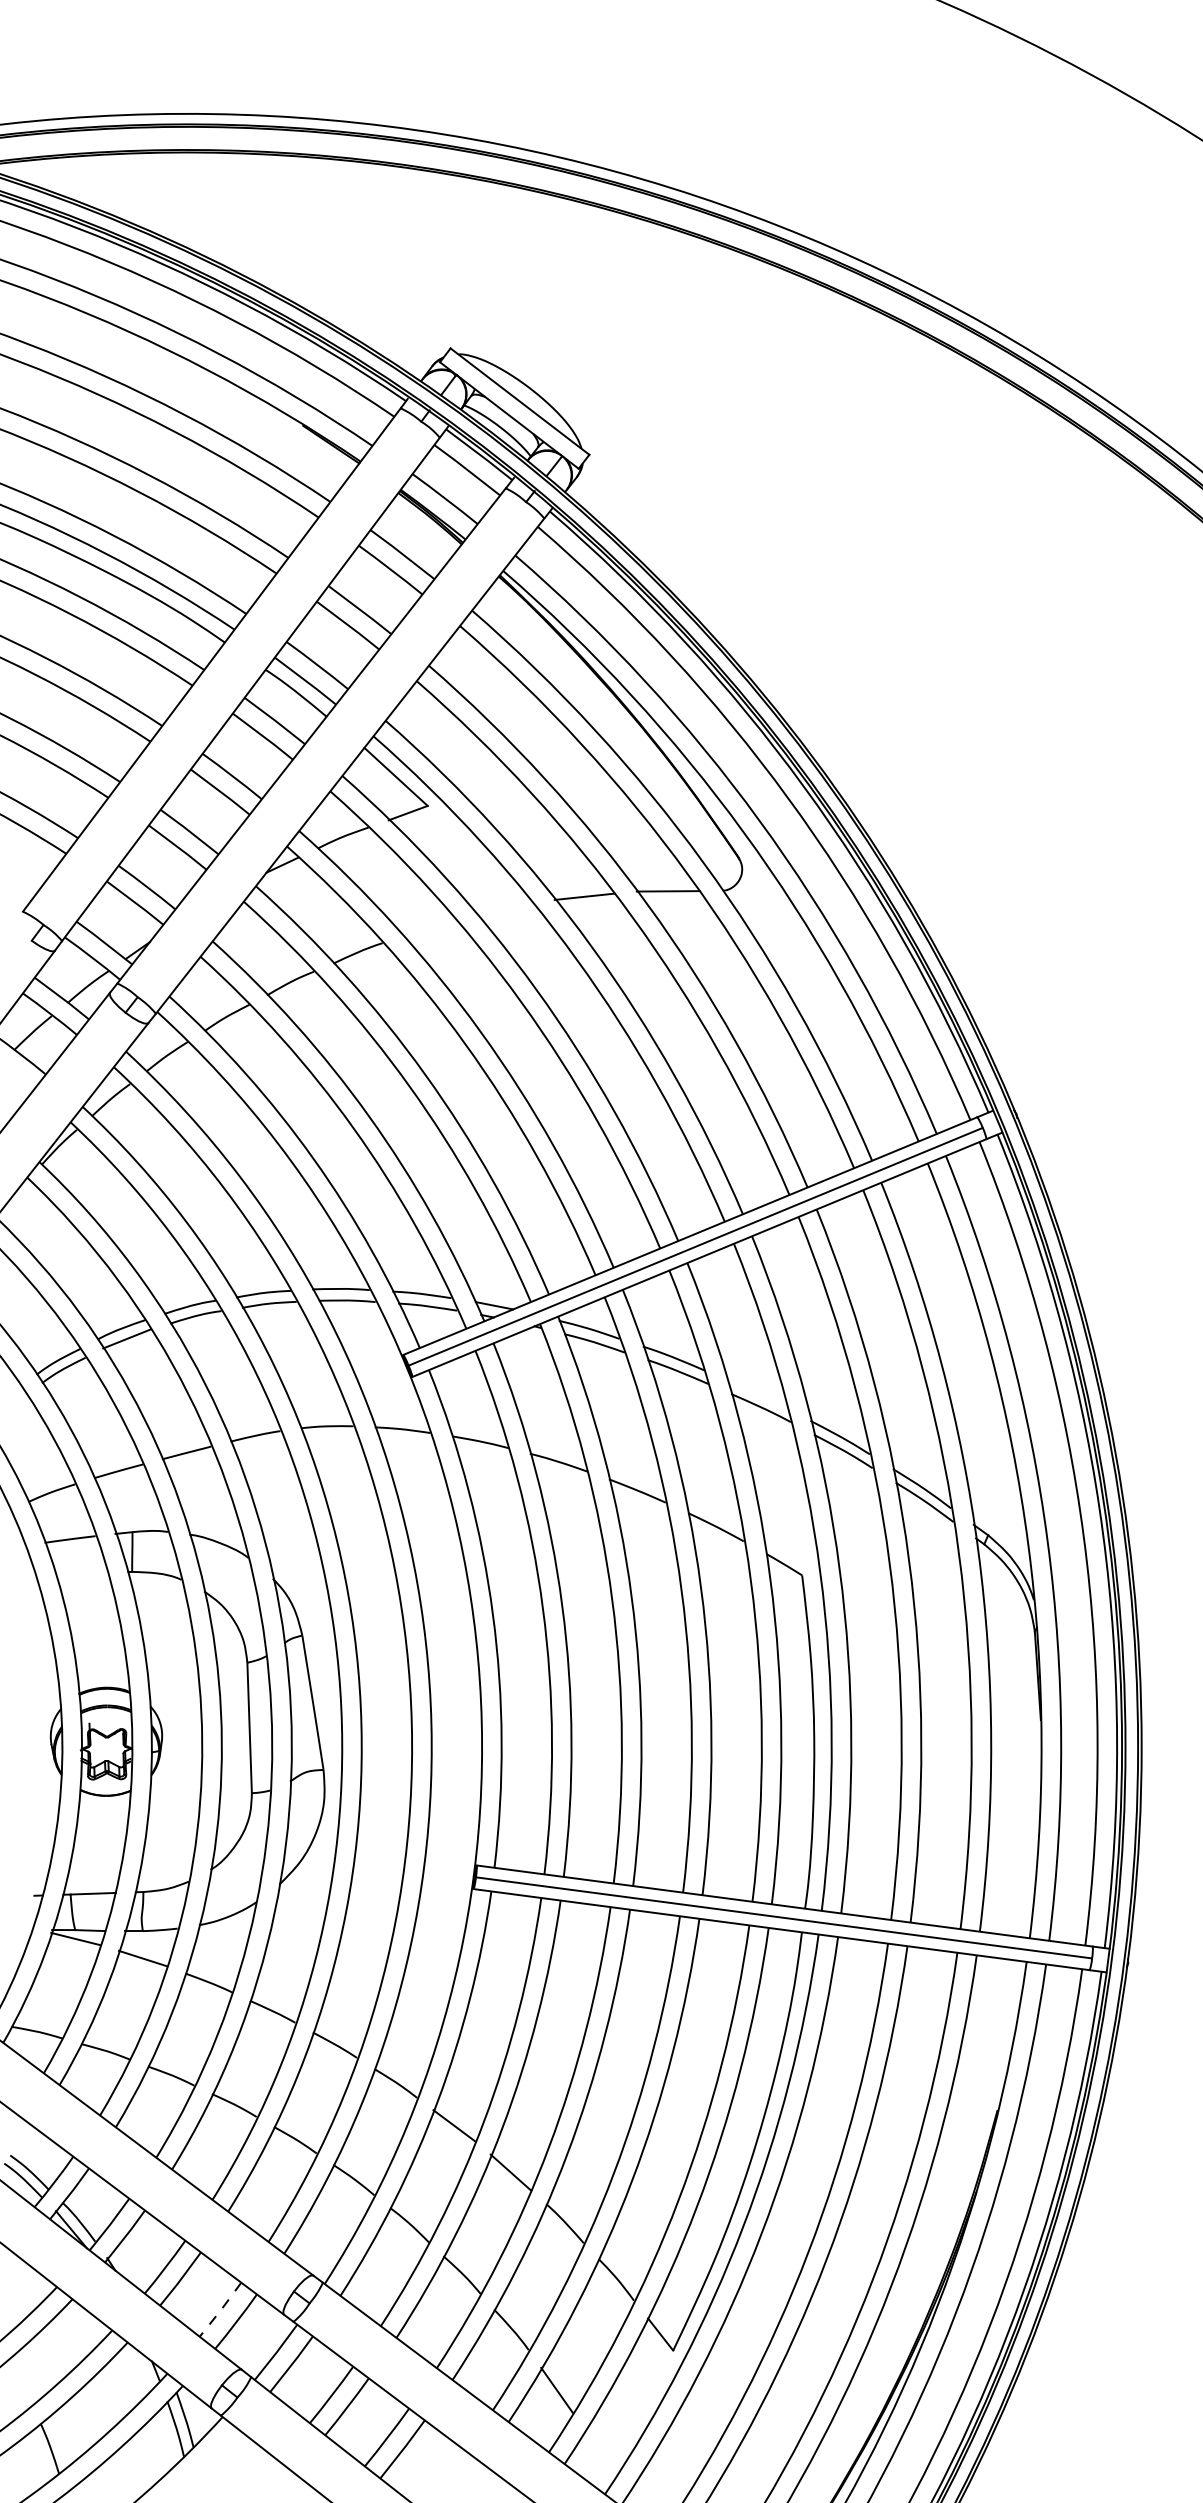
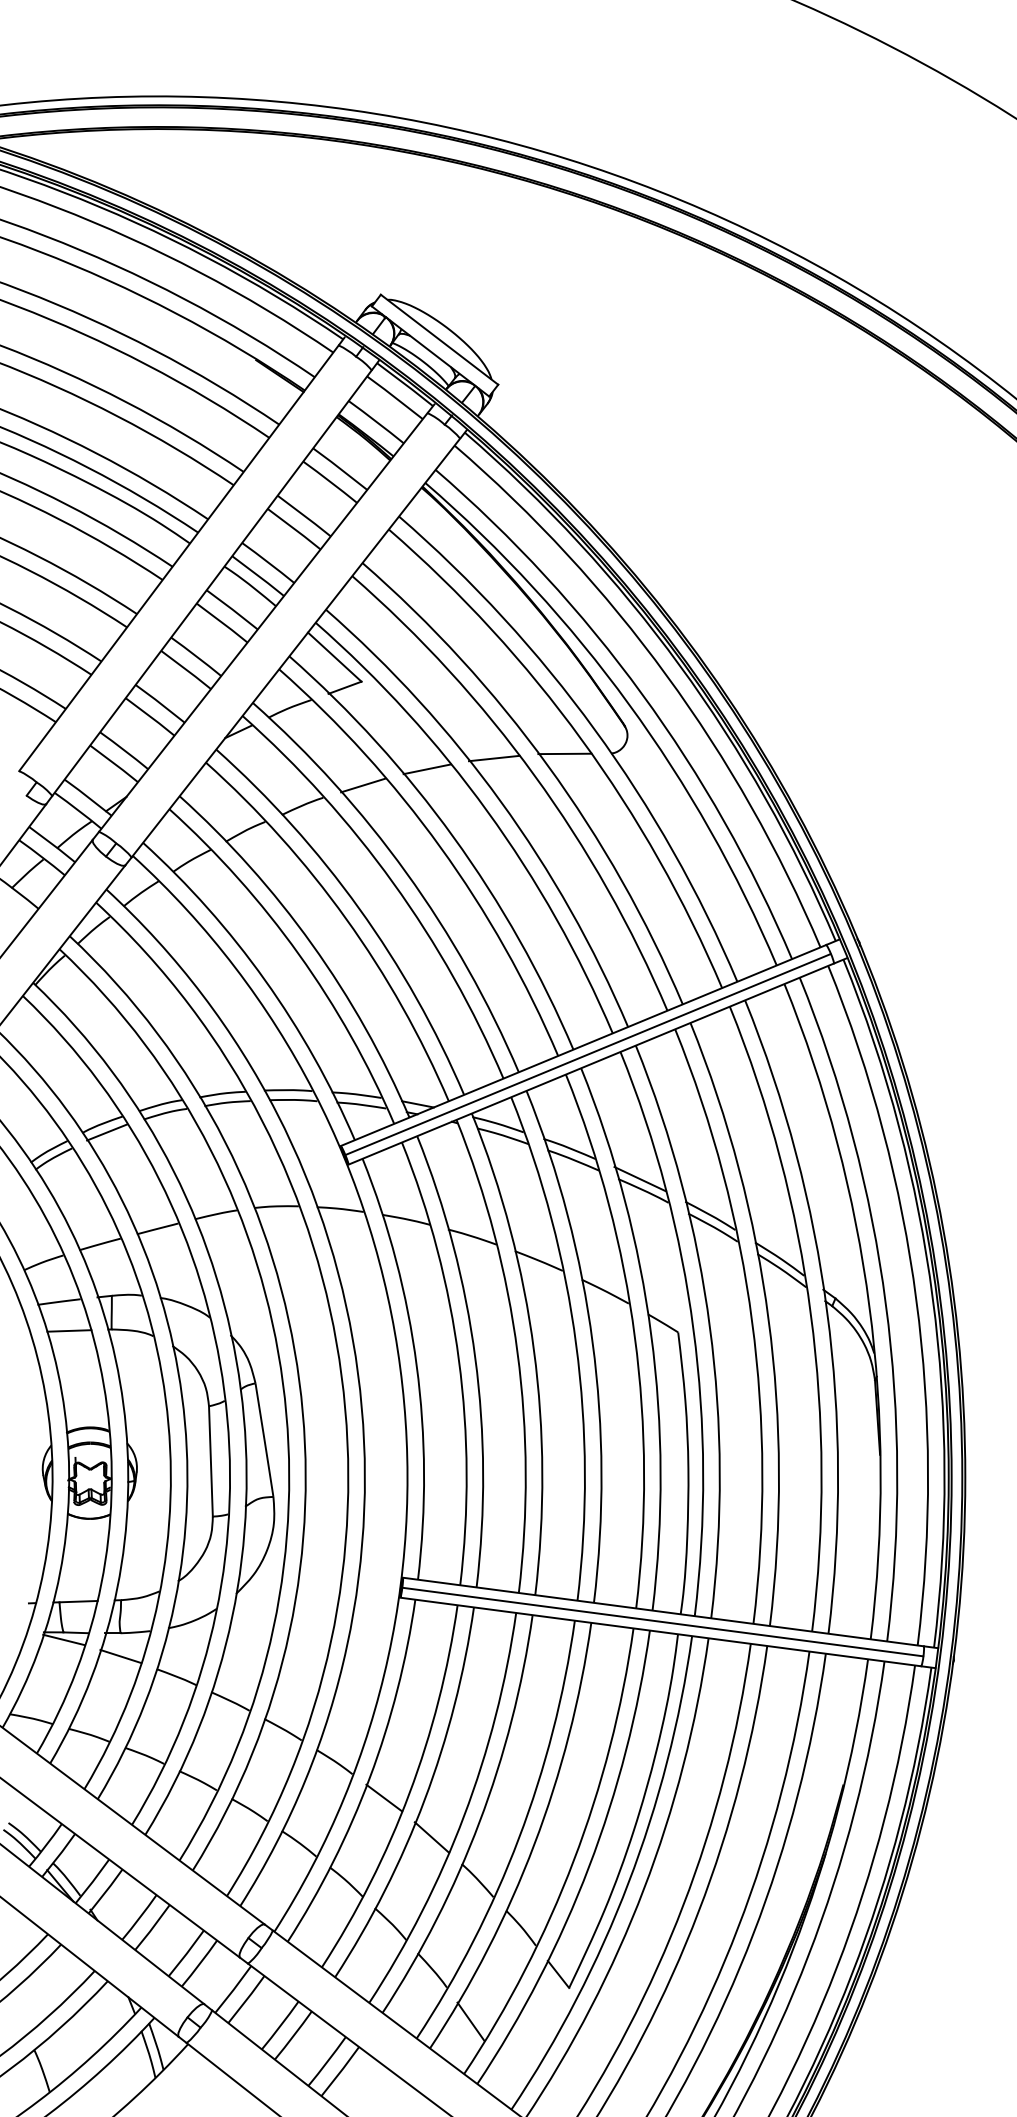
line: (505, 909) -> (427, 769), added
line: (429, 928) -> (363, 785), added
line: (756, 1393) -> (639, 1178), added
line: (82, 1573) -> (69, 1330), added
line: (221, 2310) -> (187, 1954), dashed -> solid

